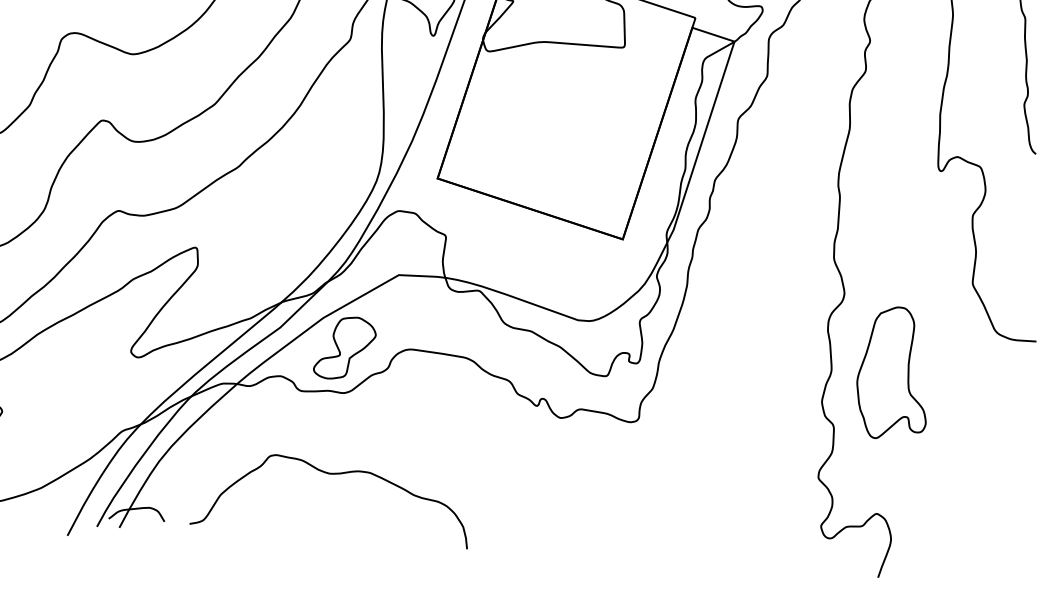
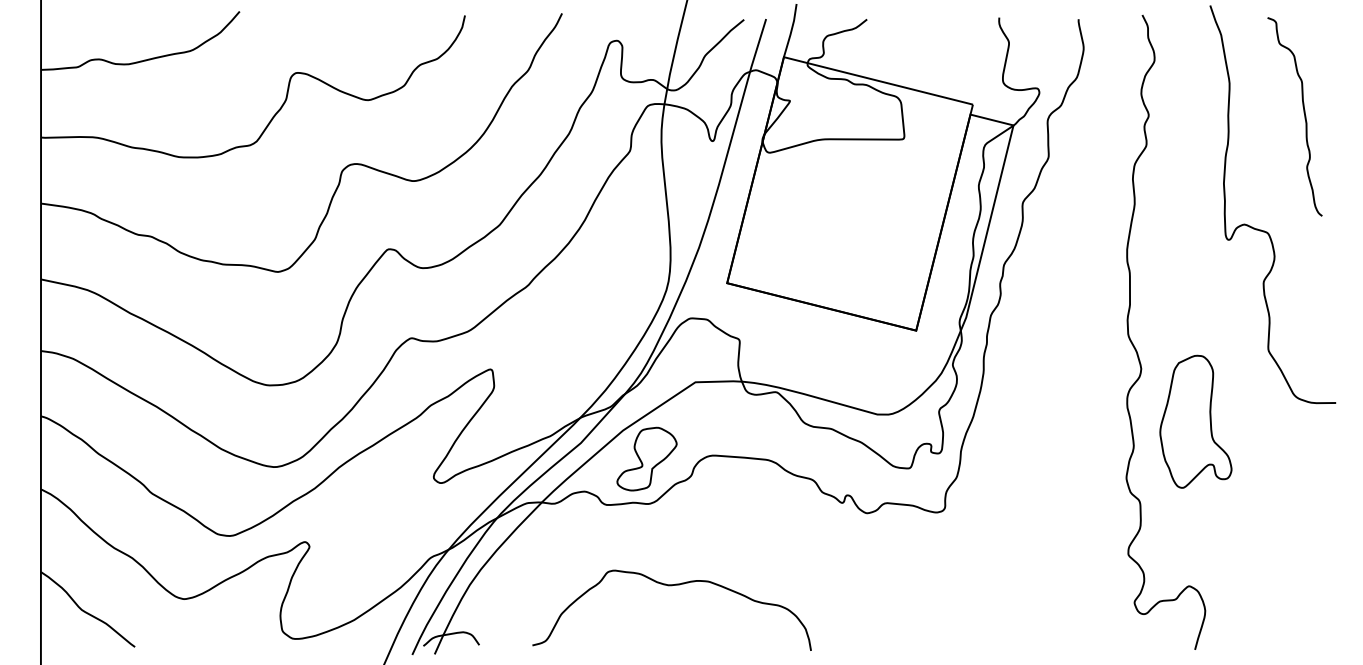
part: (893, 372) -> (1195, 421), moved
curve: (332, 475) -> (671, 586), moved

